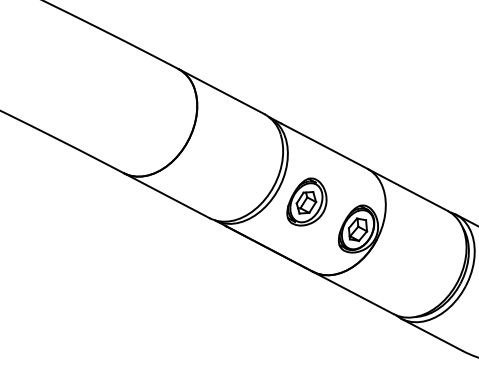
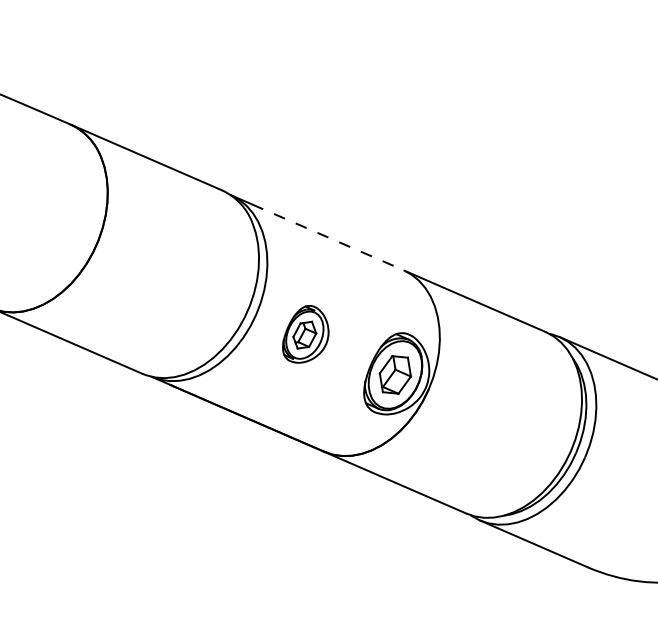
line: (324, 146) -> (328, 237), solid -> dashed
part: (306, 201) -> (304, 333), size x0.7

